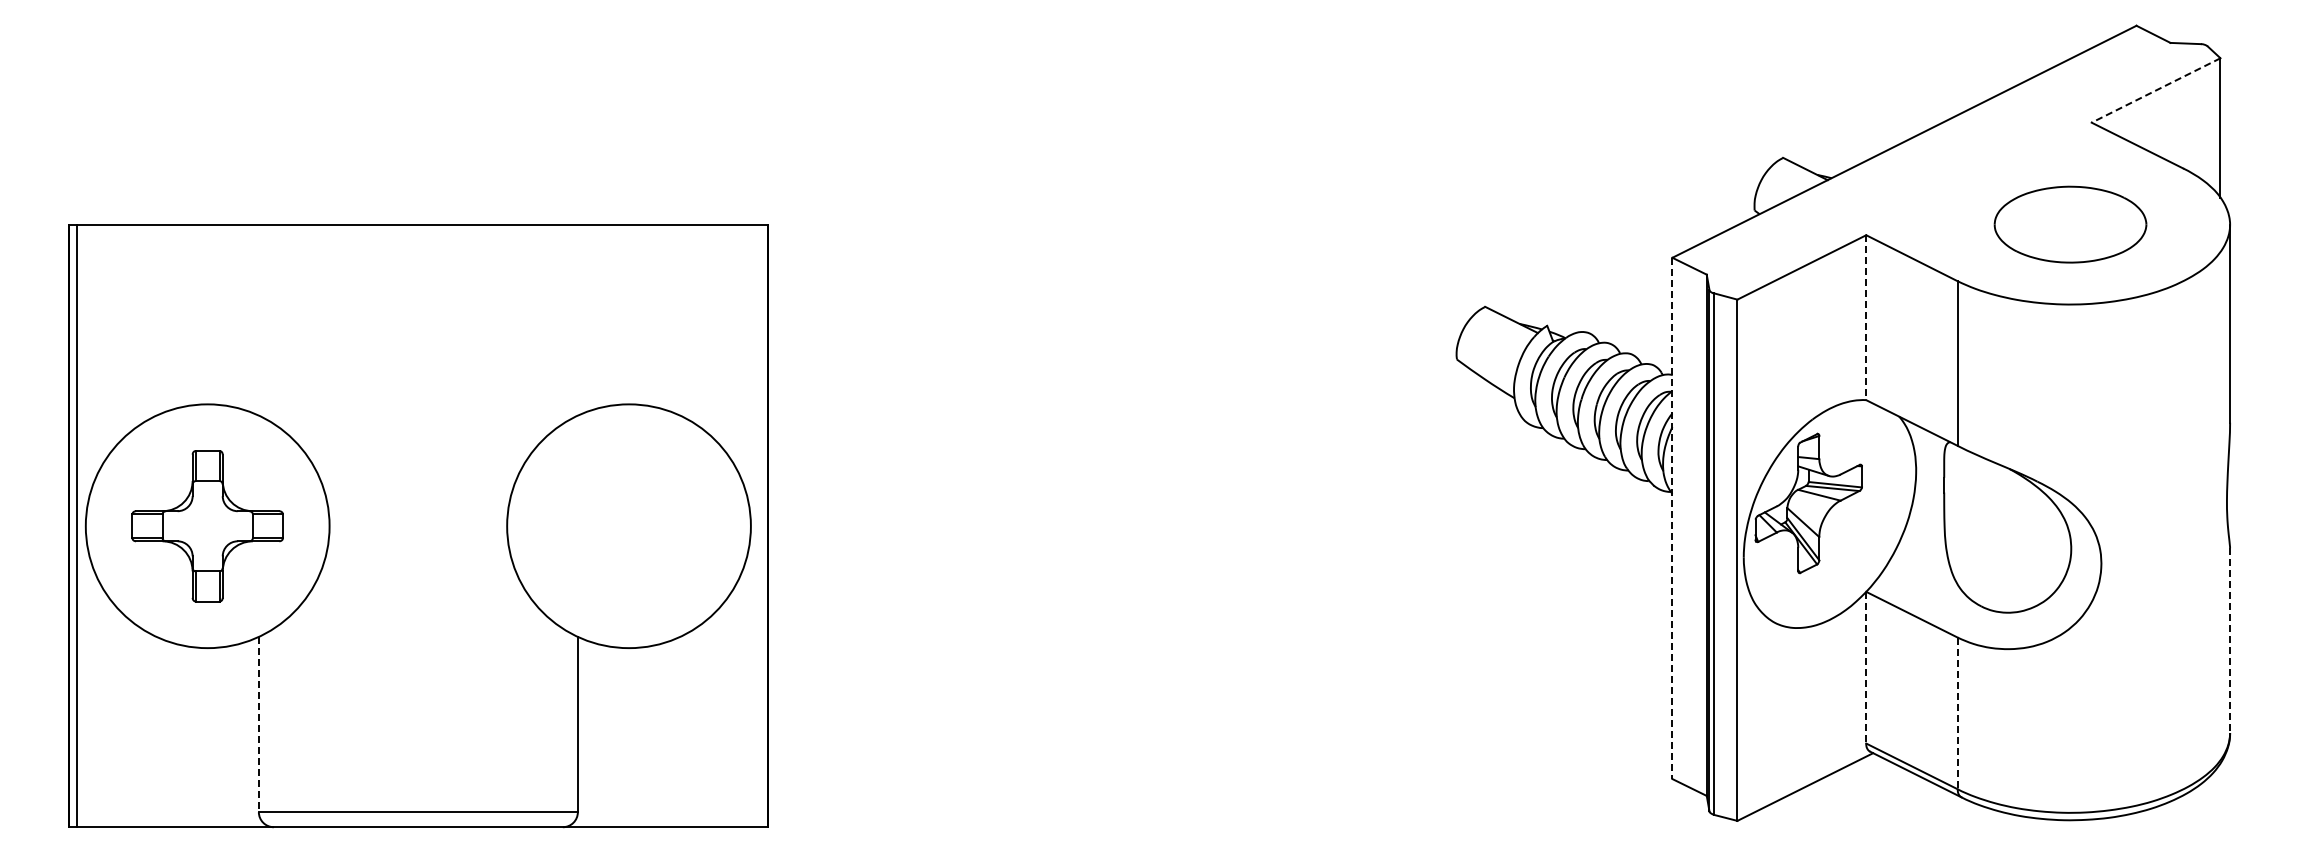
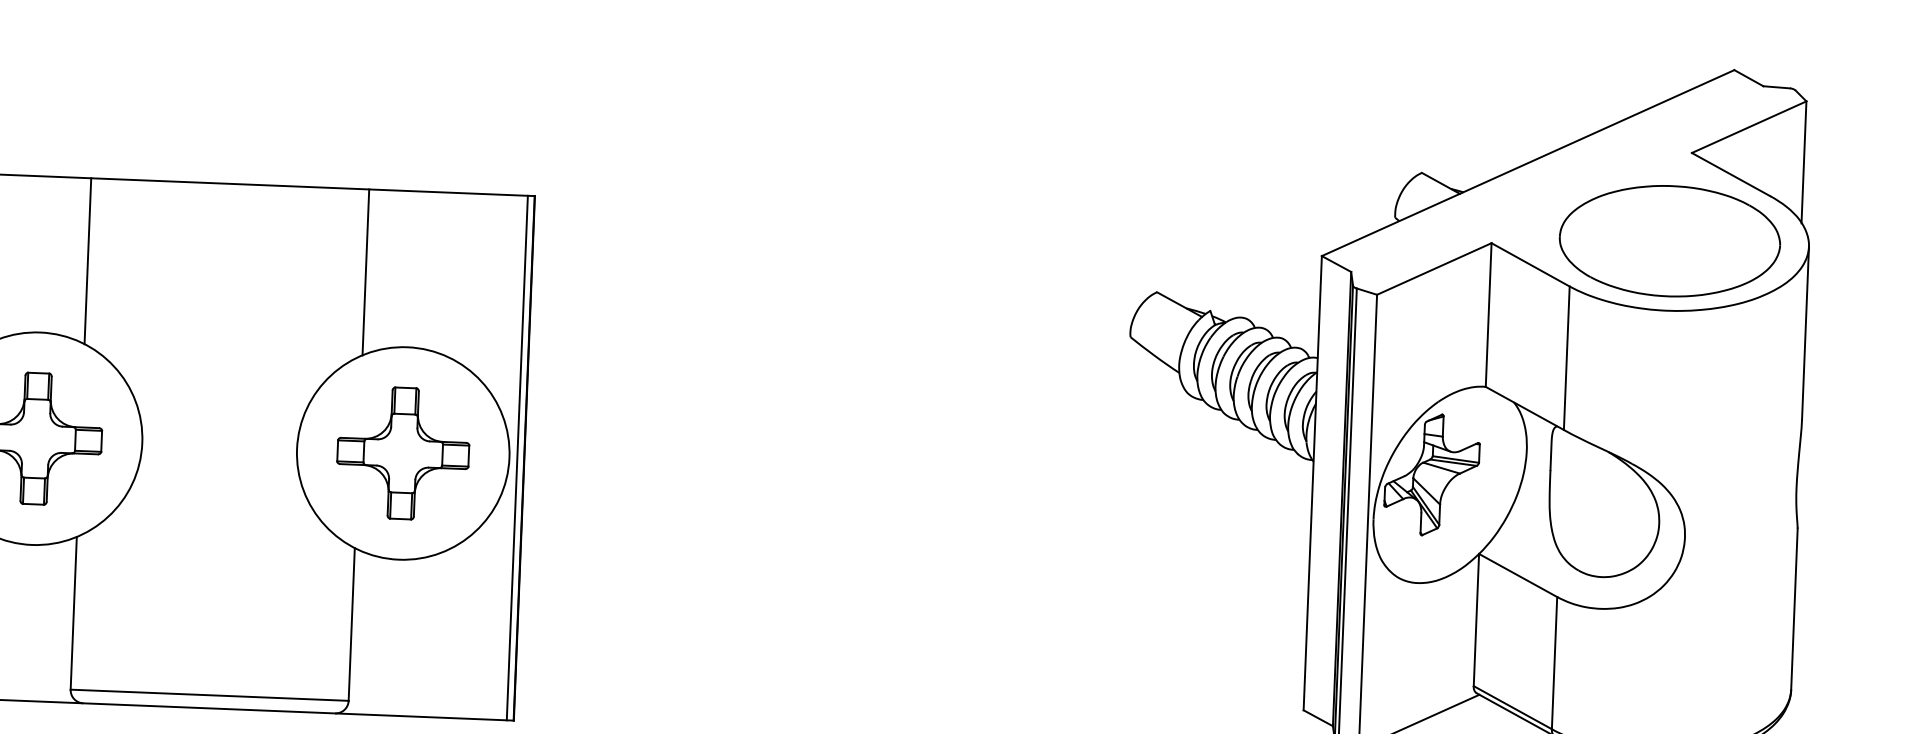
line: (2155, 90) -> (1748, 127), dashed -> solid
part: (2070, 224) -> (1669, 240), size x1.67
line: (1866, 318) -> (1488, 315), dashed -> solid
line: (258, 320) -> (87, 261), added
line: (577, 320) -> (365, 272), added
line: (1672, 518) -> (1312, 483), dashed -> solid
part: (629, 526) -> (403, 453), added
line: (759, 526) -> (516, 458), added
line: (2230, 640) -> (1794, 609), dashed -> solid
line: (1866, 667) -> (1476, 619), dashed -> solid
line: (1957, 713) -> (1554, 663), dashed -> solid
line: (258, 724) -> (73, 613), dashed -> solid

